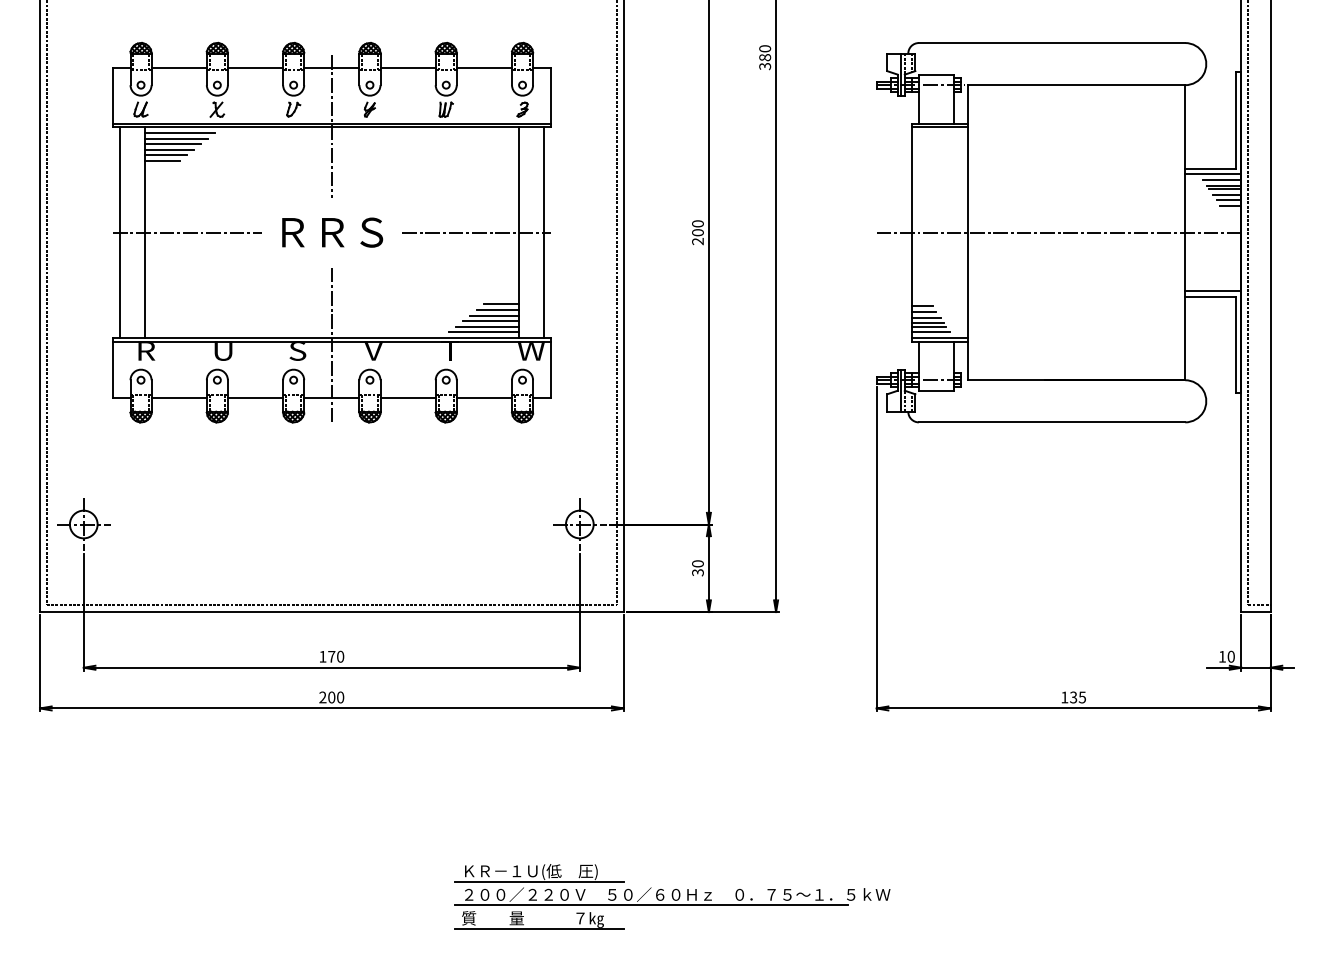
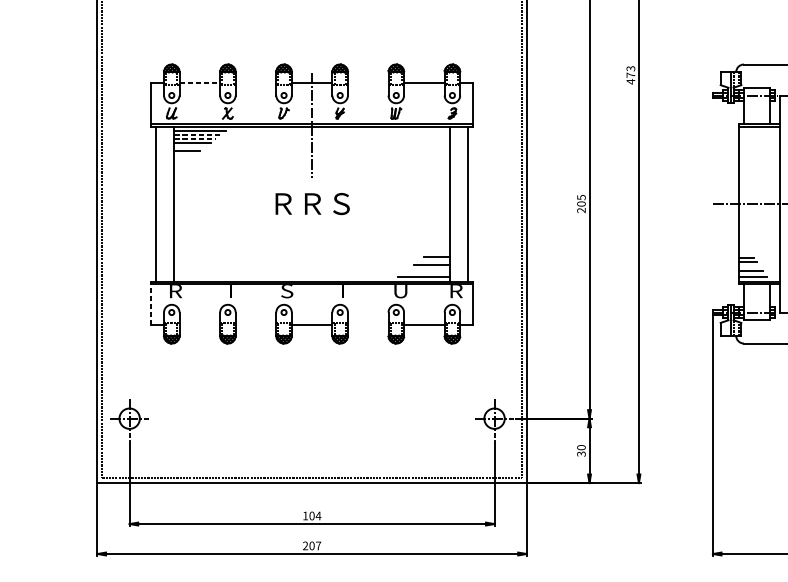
text: (765, 57) -> (631, 75), 380 -> 473
line: (179, 67) -> (200, 82), solid -> dashed
line: (255, 67) -> (255, 82), removed
line: (407, 67) -> (367, 82), removed
line: (176, 138) -> (197, 134), solid -> dashed
line: (173, 144) -> (195, 139), solid -> dashed
line: (165, 155) -> (189, 147), removed
text: (697, 223) -> (581, 197), 200 -> 205
line: (186, 232) -> (205, 203), removed
line: (476, 232) -> (418, 203), removed
line: (497, 309) -> (434, 260), removed
line: (925, 317) -> (748, 266), removed
line: (490, 321) -> (428, 269), removed
line: (487, 326) -> (426, 273), removed
line: (928, 326) -> (751, 273), removed
line: (331, 344) -> (311, 286), removed
text: (223, 351) -> (232, 291), U -> T
text: (373, 351) -> (342, 291), V -> T
text: (452, 351) -> (400, 291), T -> U
text: (531, 351) -> (459, 291), W -> R
line: (112, 367) -> (150, 303), solid -> dashed
line: (178, 397) -> (199, 325), removed
line: (255, 397) -> (255, 325), removed
line: (407, 397) -> (367, 325), removed
text: (336, 656) -> (315, 515), 170 -> 104
text: (340, 697) -> (318, 545), 200 -> 207

